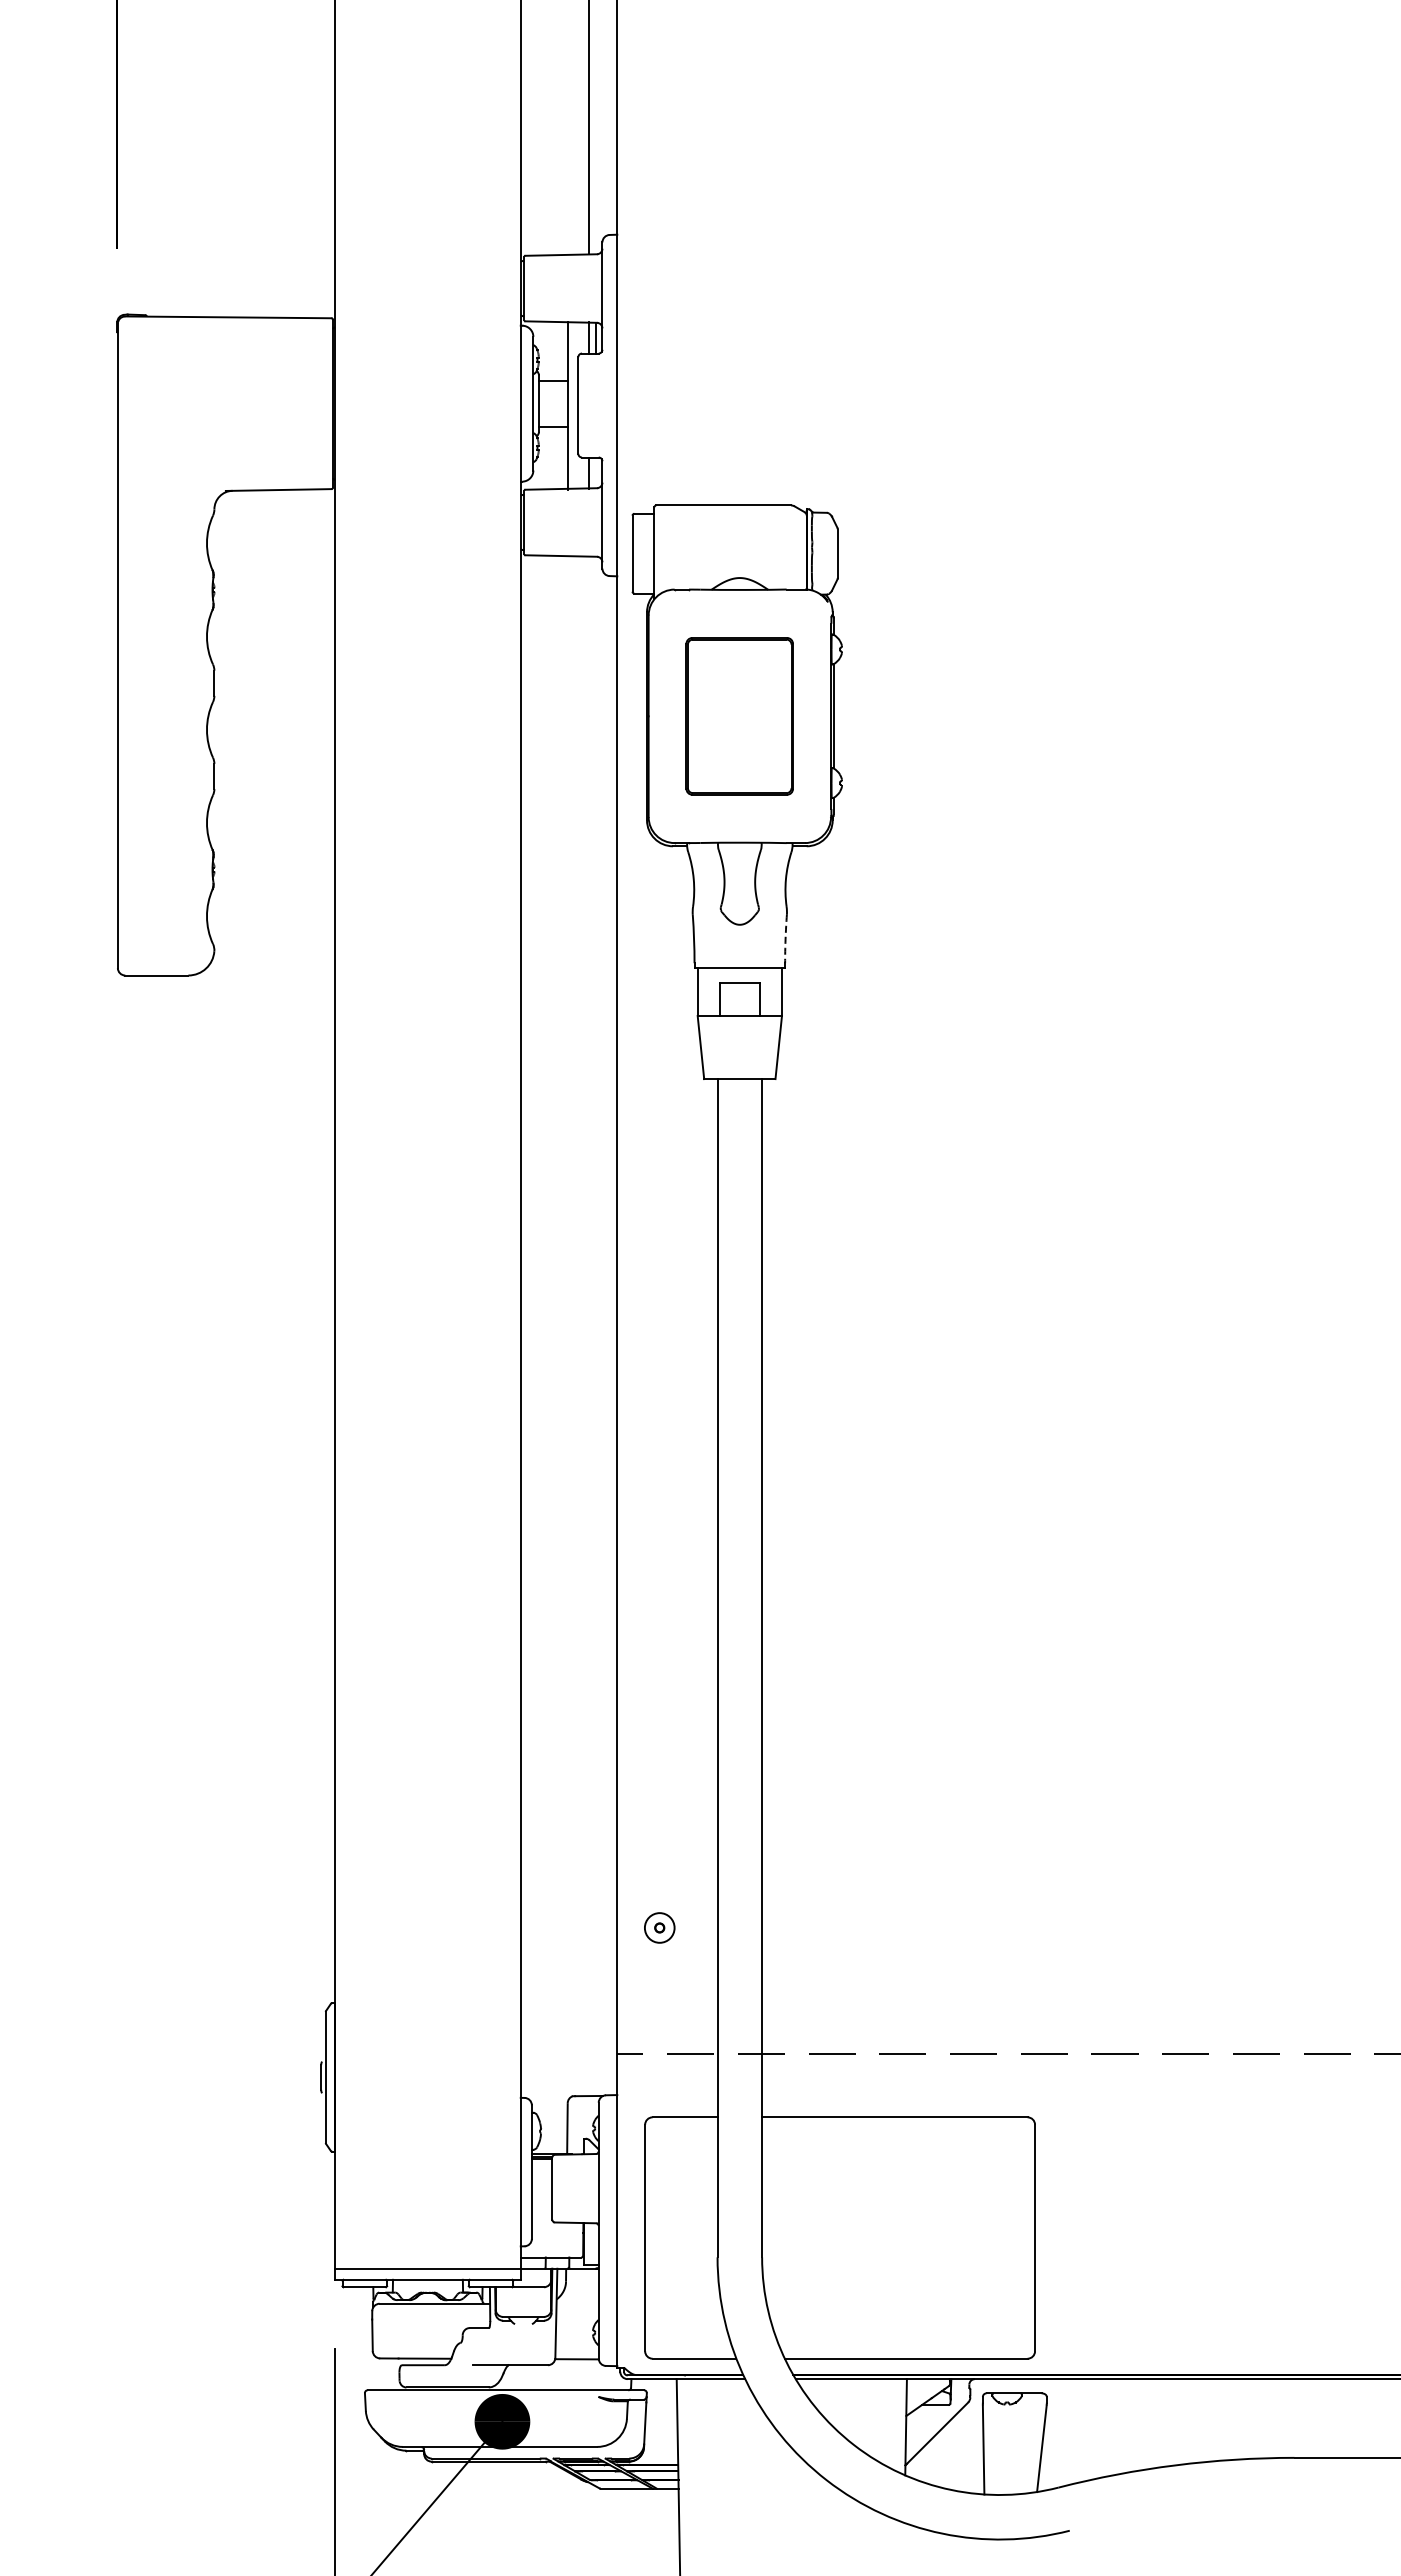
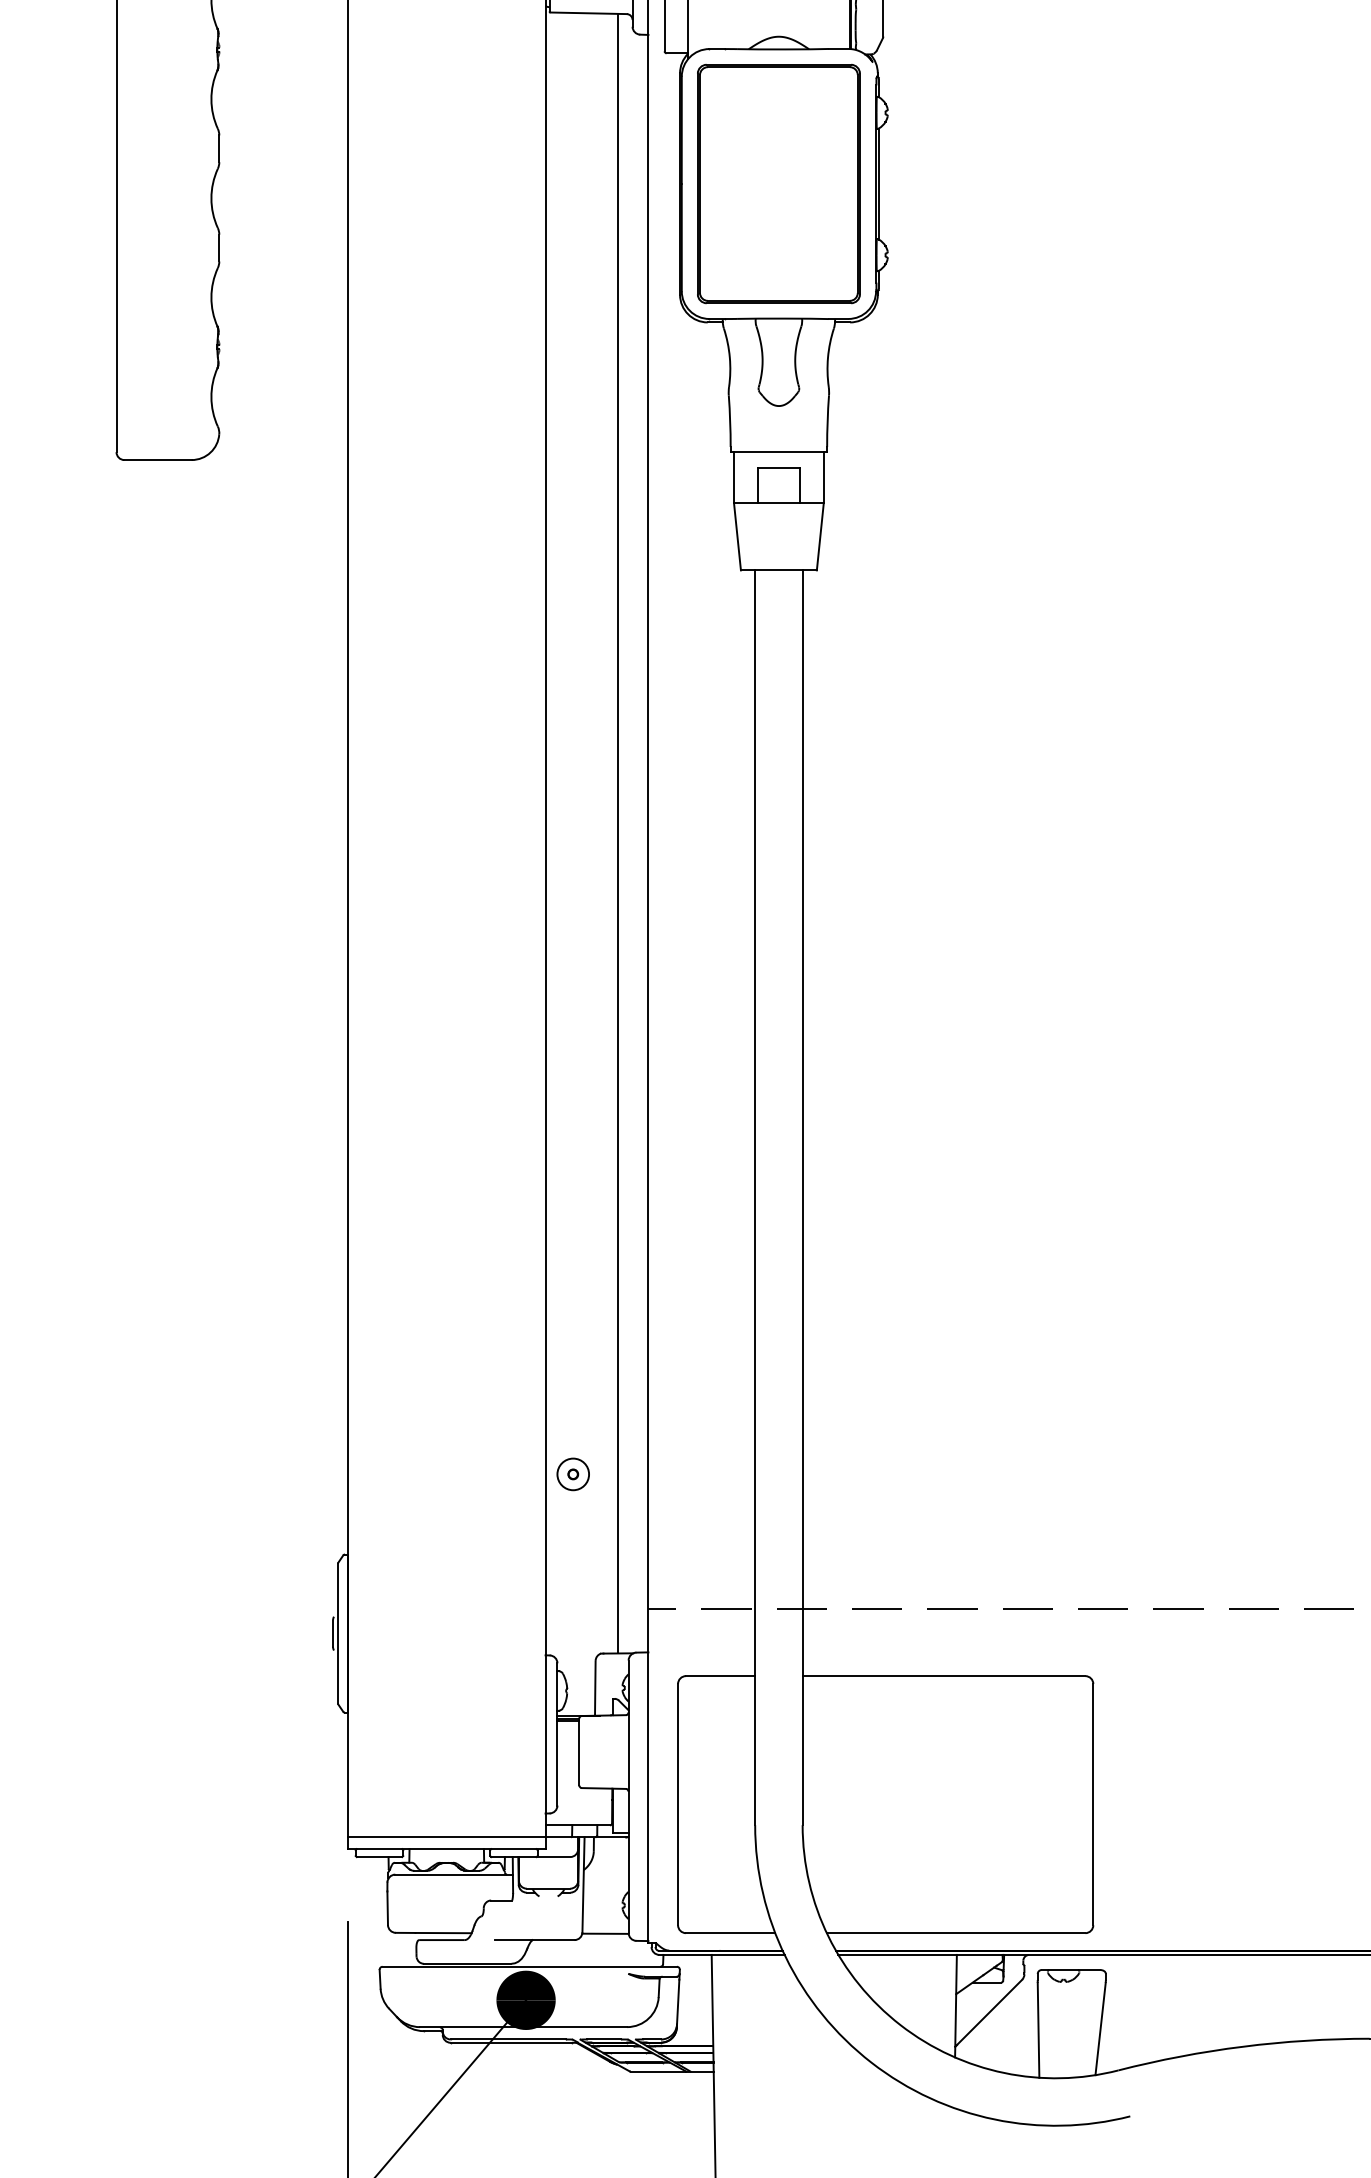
part: (739, 716) -> (778, 184), size x1.43
arc: (785, 939) -> (827, 421), dashed -> solid
line: (589, 1326) -> (618, 833), added
part: (659, 1927) -> (573, 1473), moved

